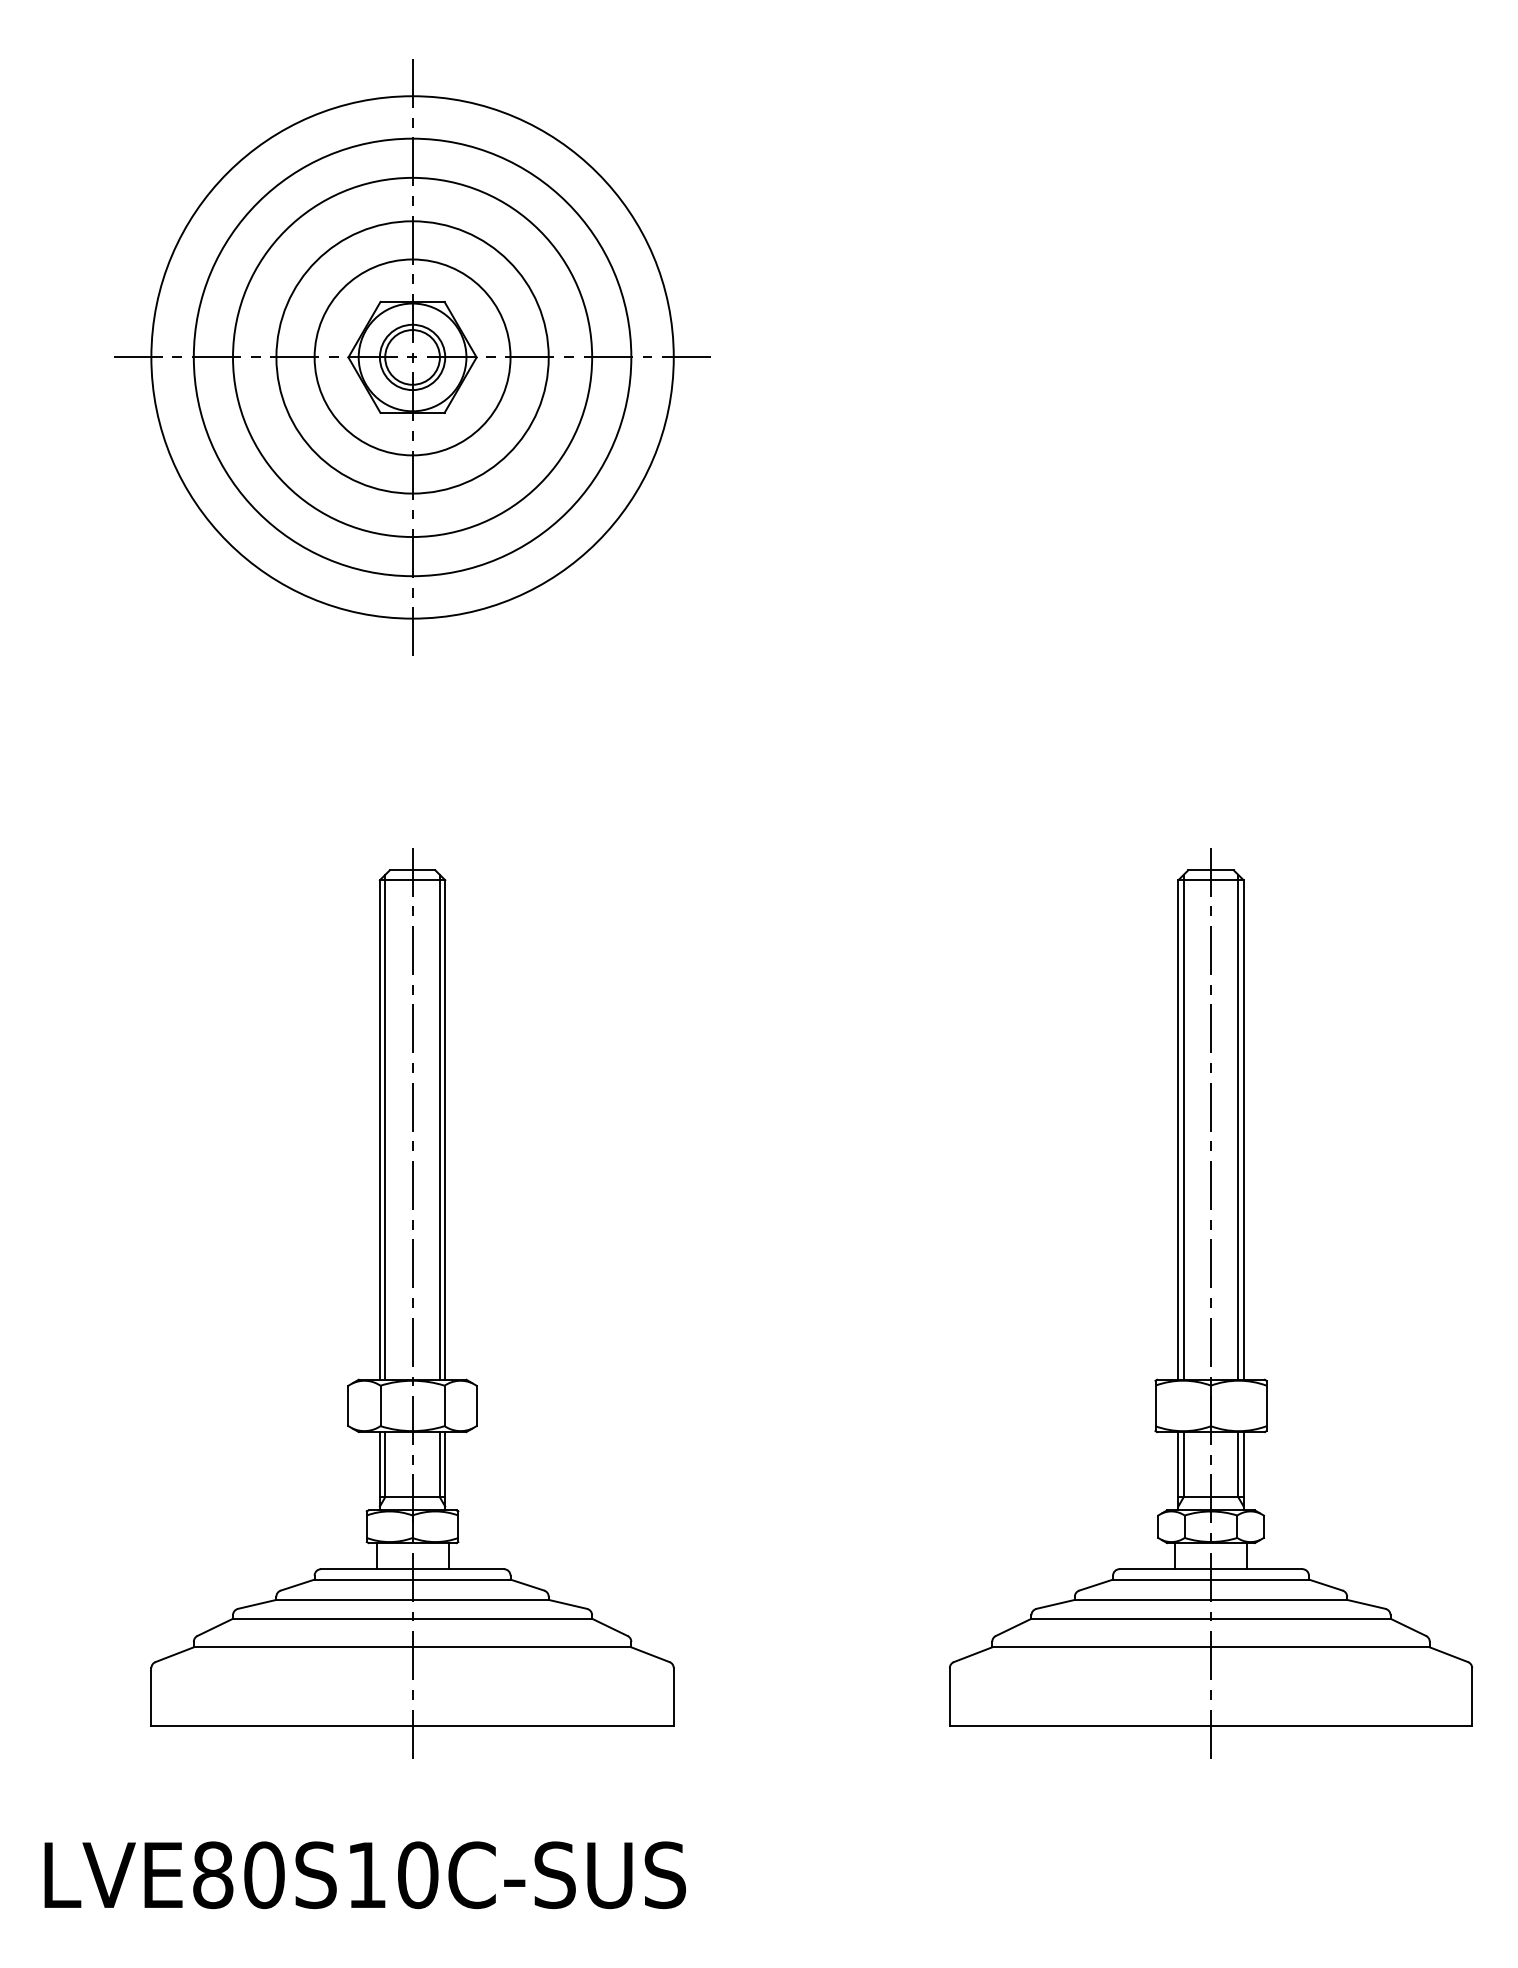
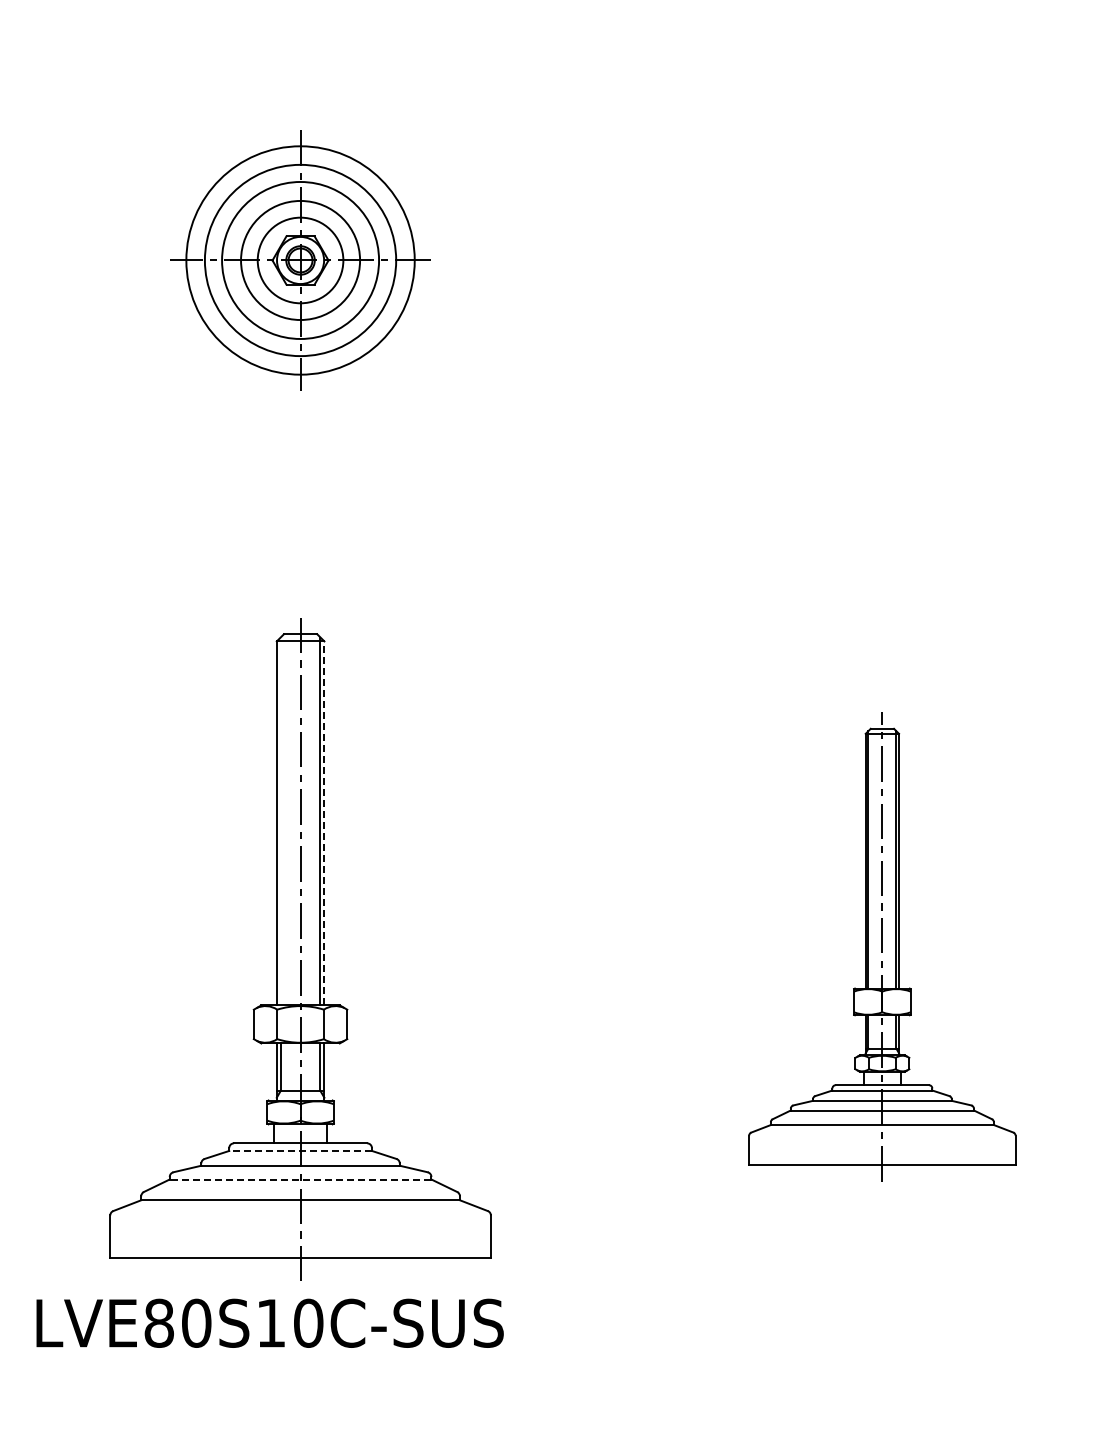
part: (412, 357) -> (300, 260), size x0.6
line: (384, 1127) -> (280, 821), removed
line: (445, 1130) -> (324, 823), solid -> dashed
part: (1211, 1303) -> (882, 949), size x0.7
line: (412, 1578) -> (300, 1150), solid -> dashed
line: (412, 1618) -> (300, 1179), solid -> dashed
text: (364, 1874) -> (269, 1322), moved

